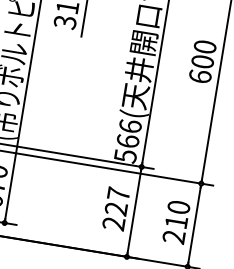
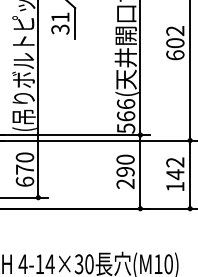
text: (205, 47) -> (175, 31), 600 -> 602
text: (117, 201) -> (125, 165), 227 -> 290
text: (176, 222) -> (175, 174), 210 -> 142

